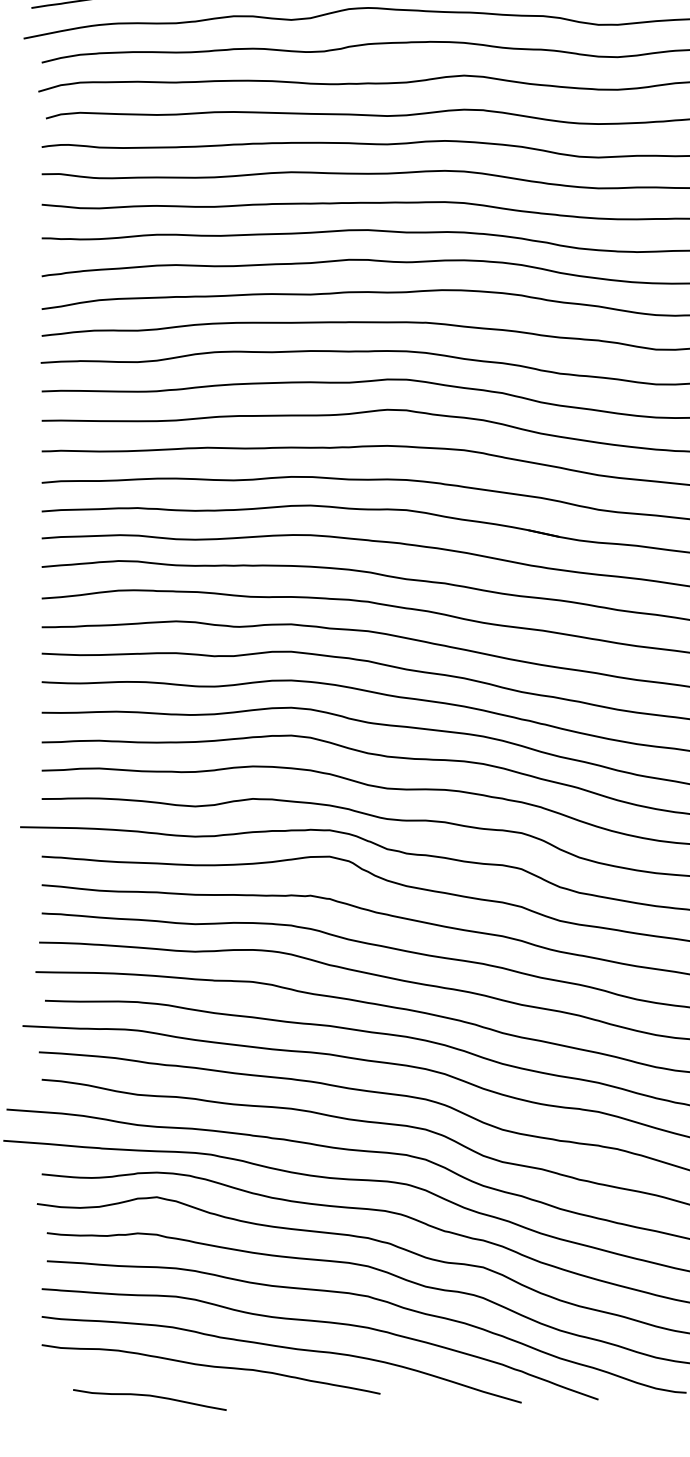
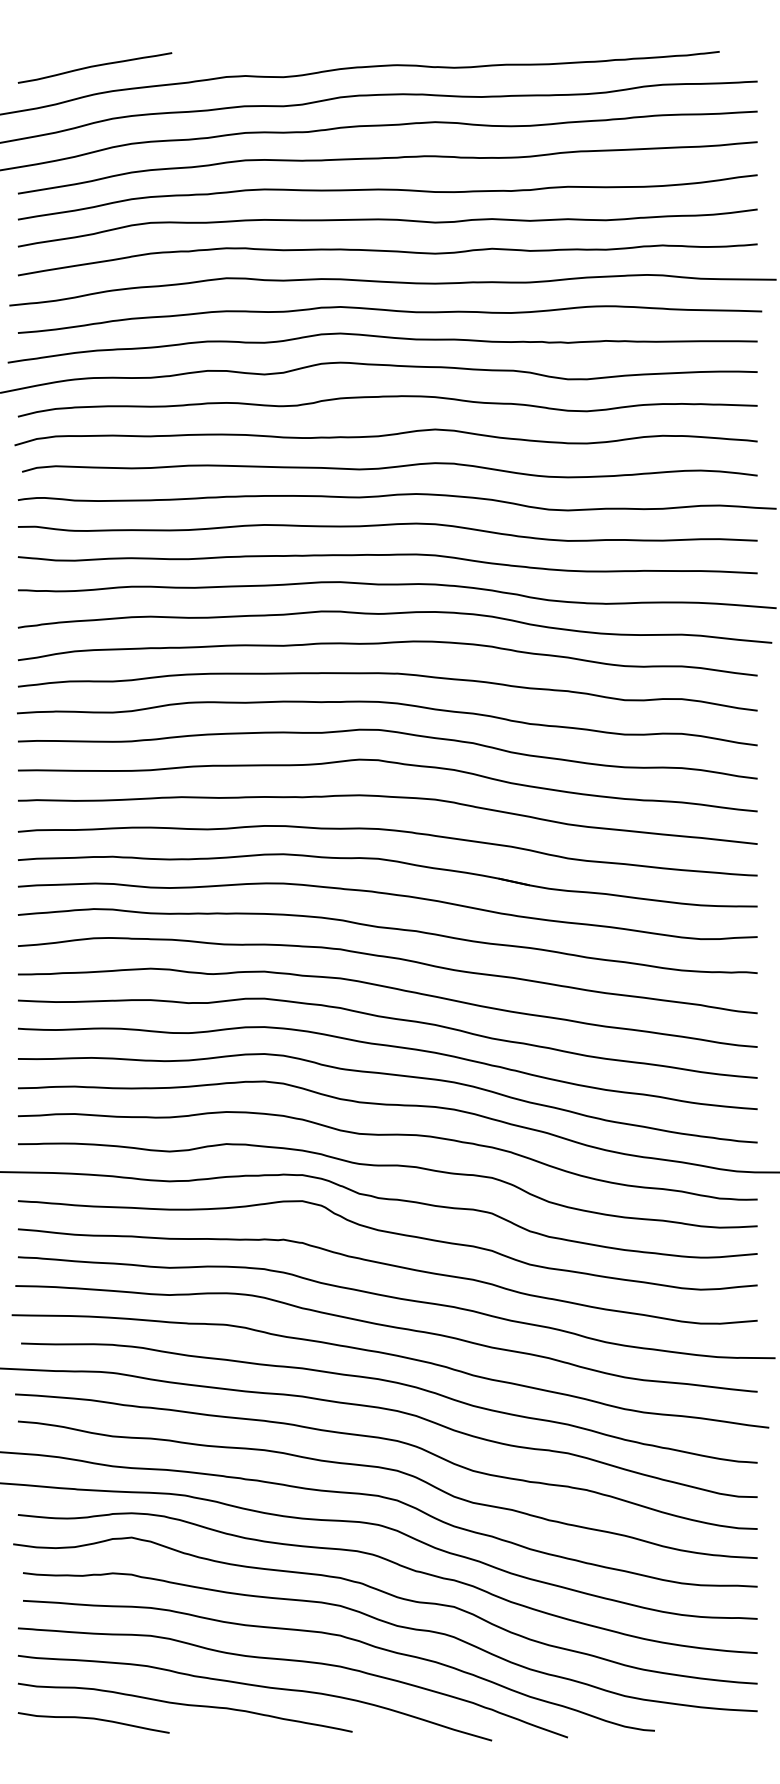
curve: (149, 1396) -> (93, 1719), moved

